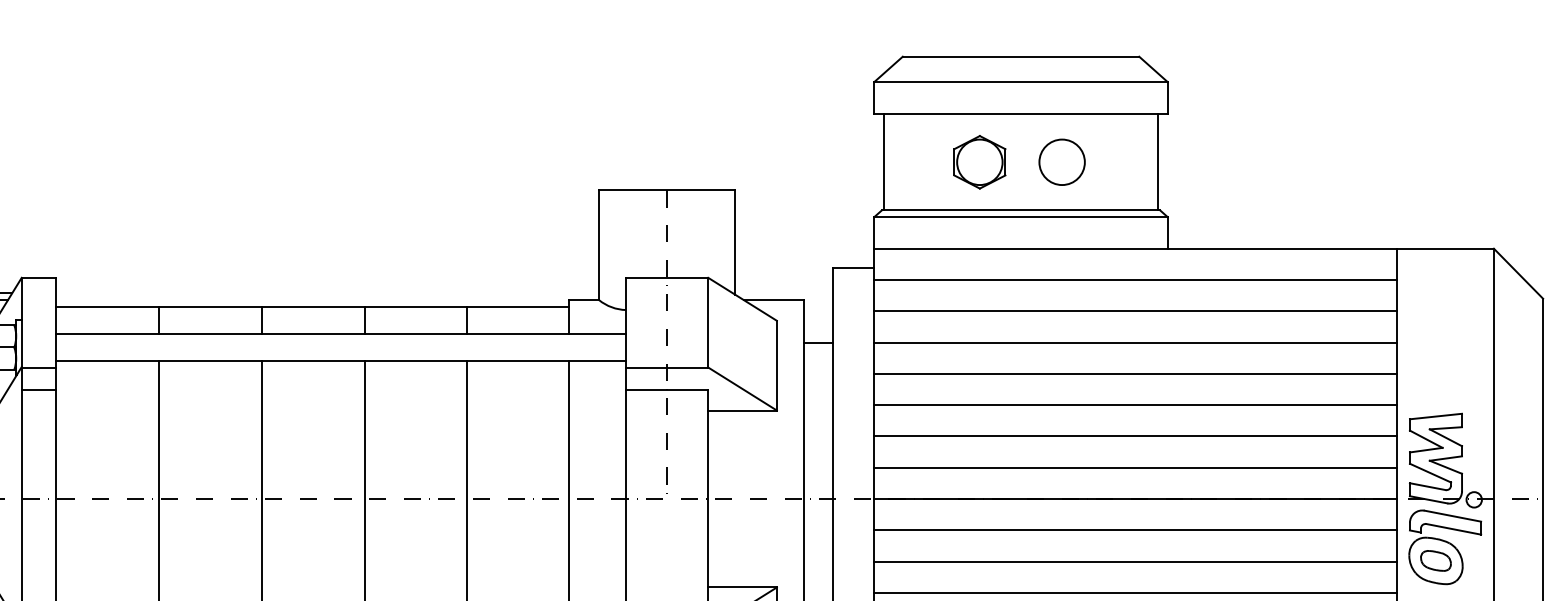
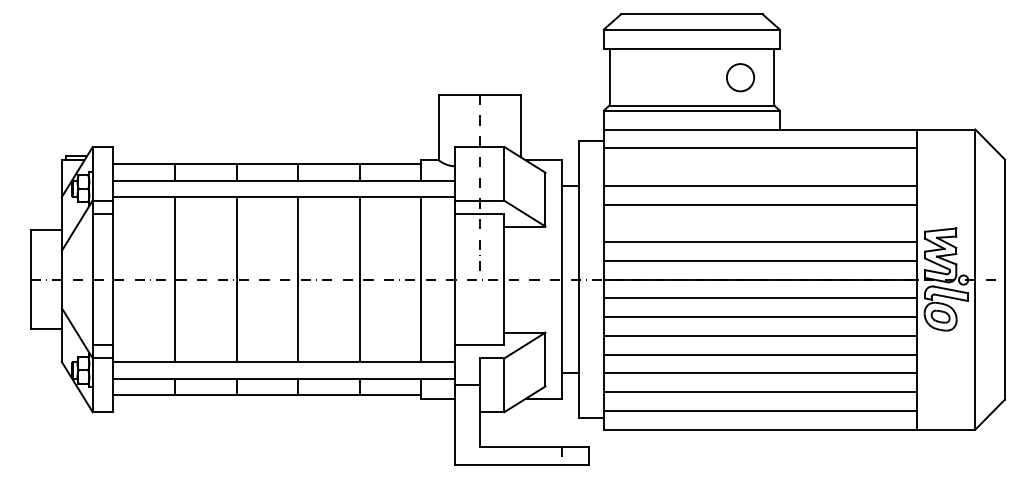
part: (978, 161) -> (666, 77), removed
circle: (1062, 161) -> (740, 77), moved
line: (1135, 312) -> (760, 167), removed
line: (1135, 405) -> (760, 223), removed

